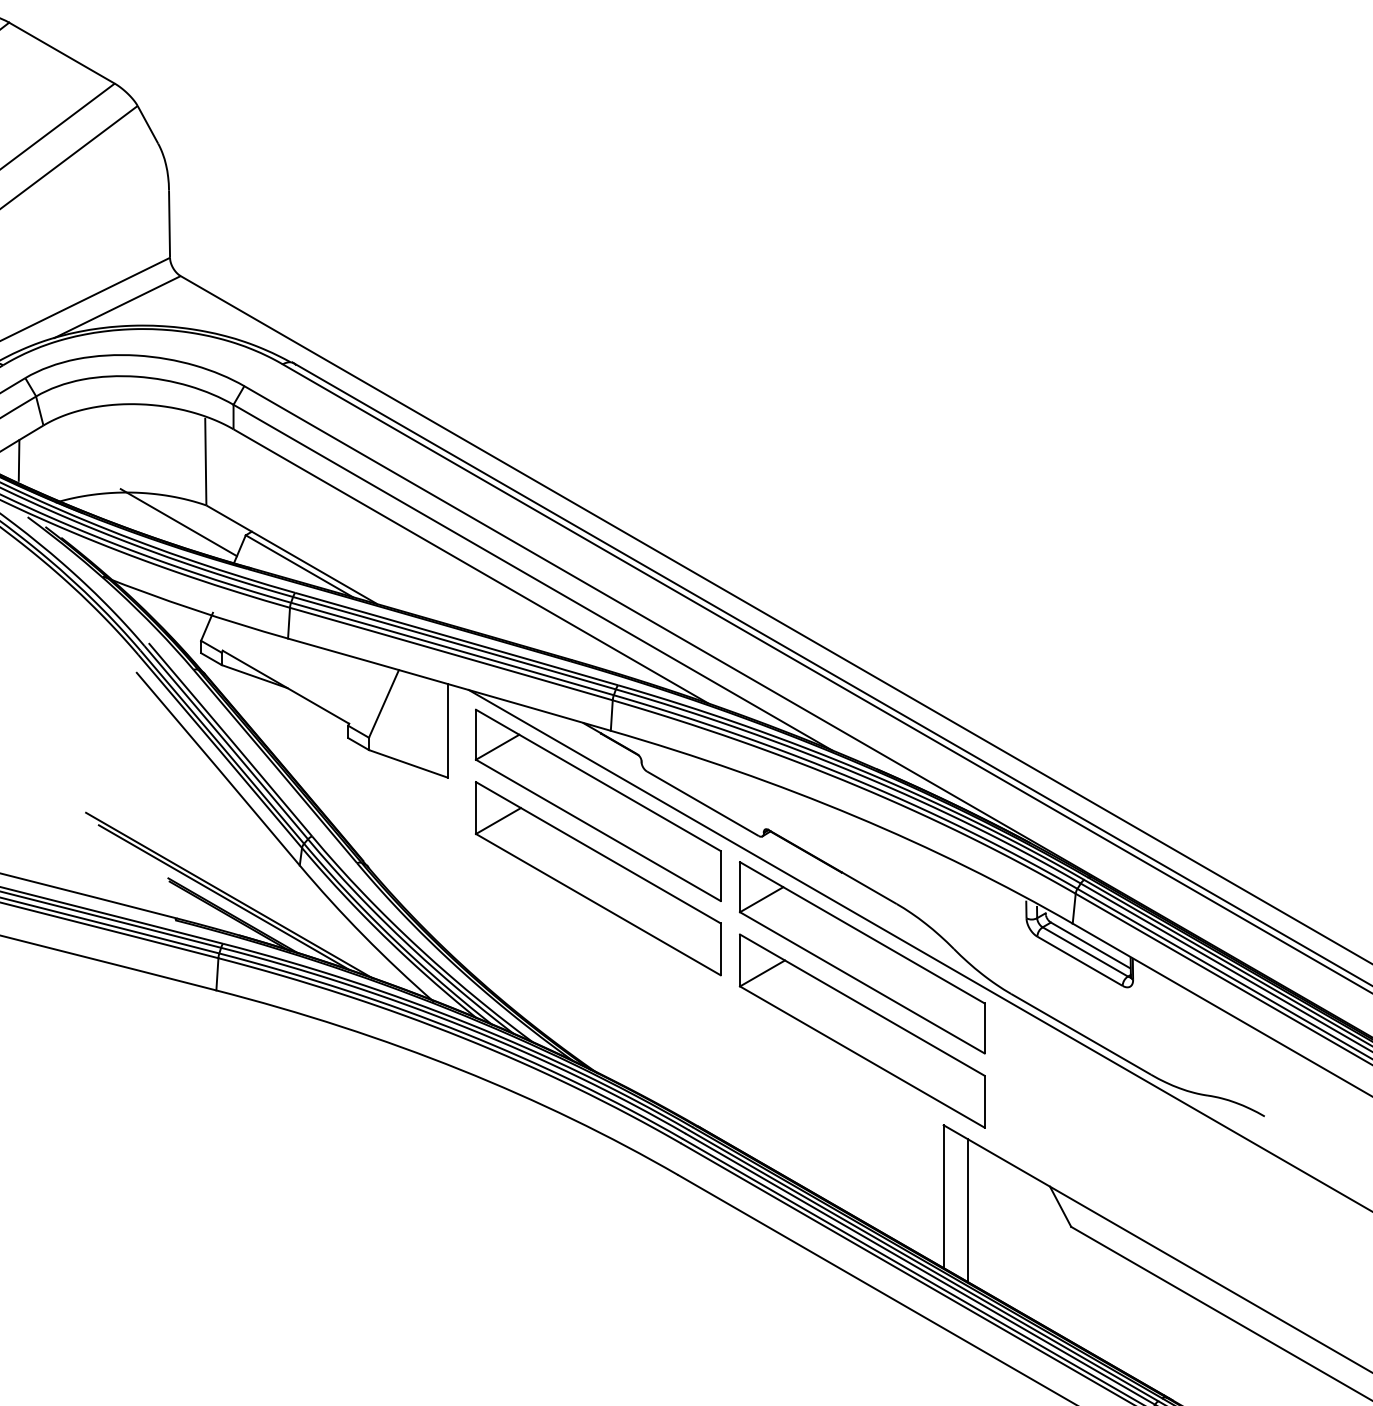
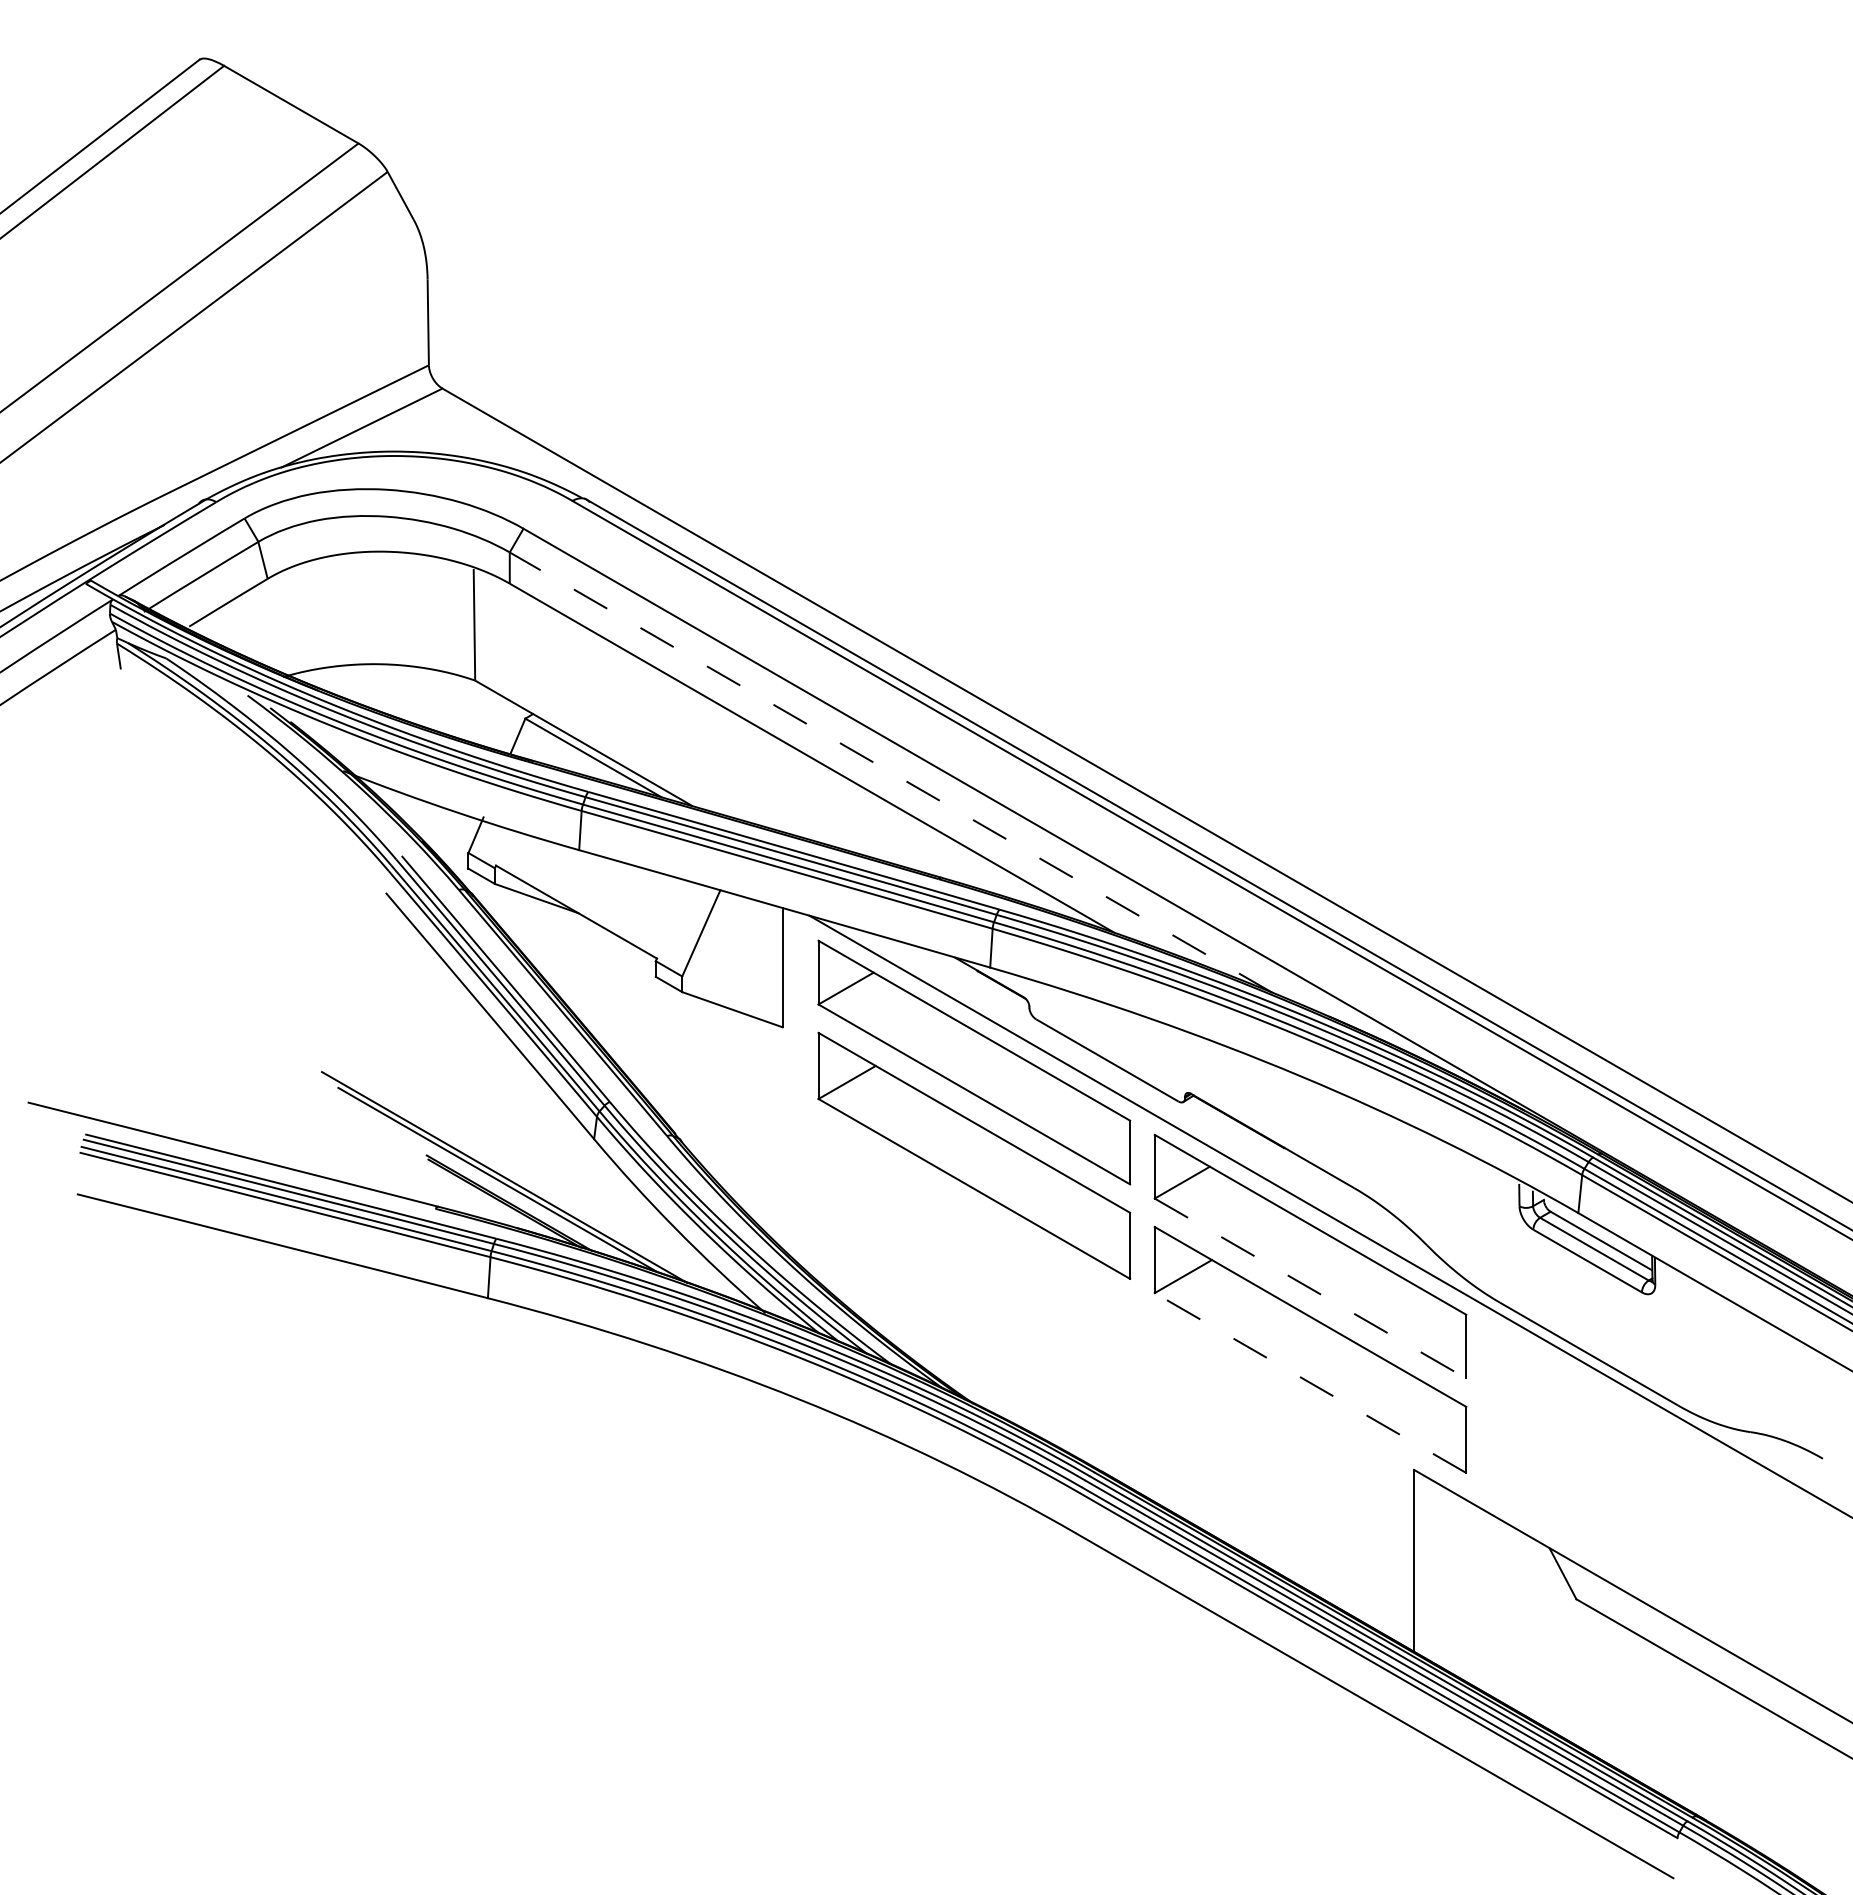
line: (18, 460) -> (236, 623), removed
line: (179, 522) -> (440, 702), removed
line: (532, 577) -> (890, 772), solid -> dashed
line: (862, 982) -> (1310, 1288), solid -> dashed
line: (862, 1057) -> (1310, 1383), solid -> dashed
line: (968, 1210) -> (1445, 1578), removed

